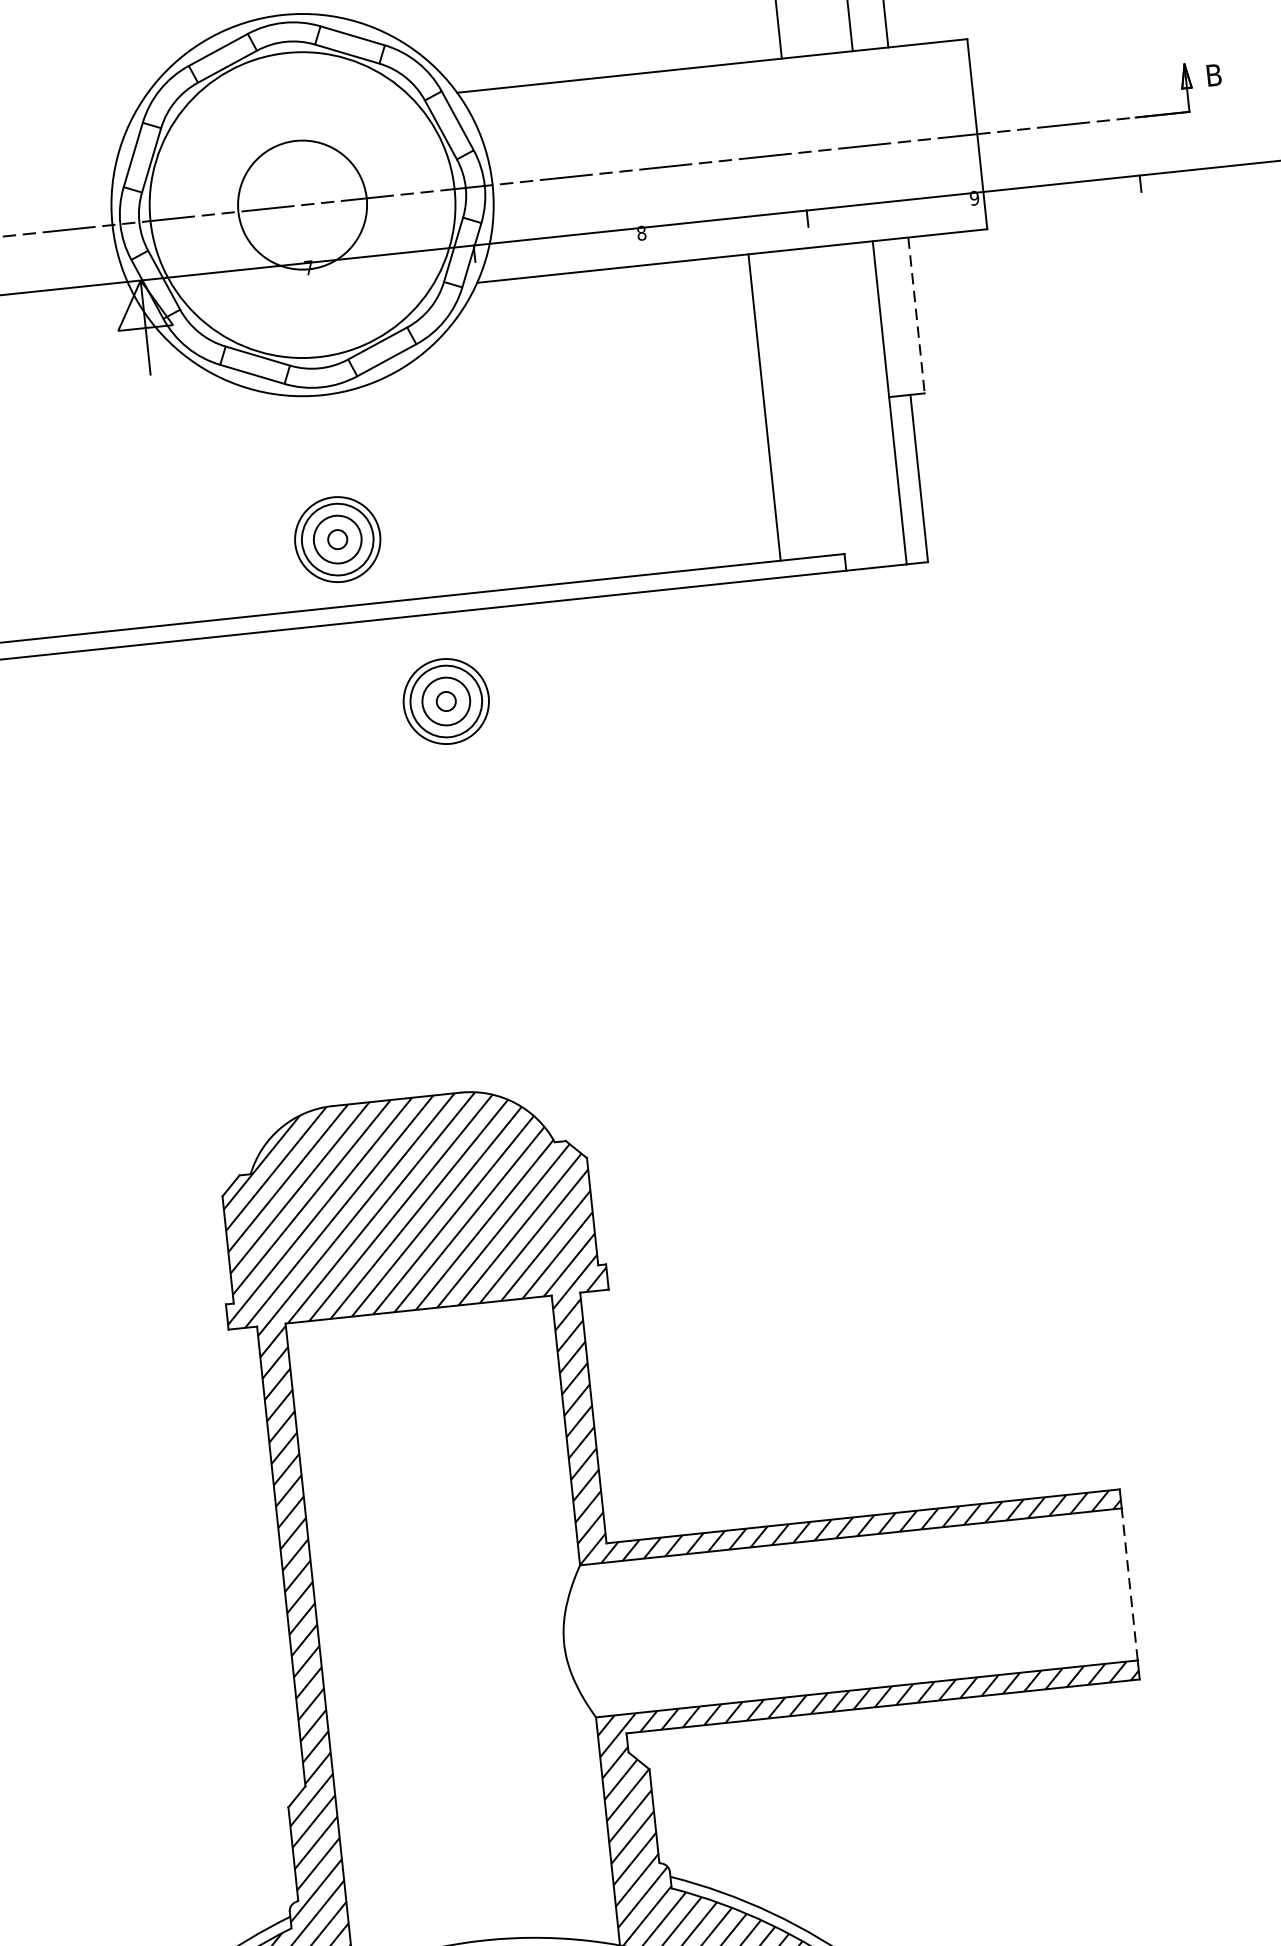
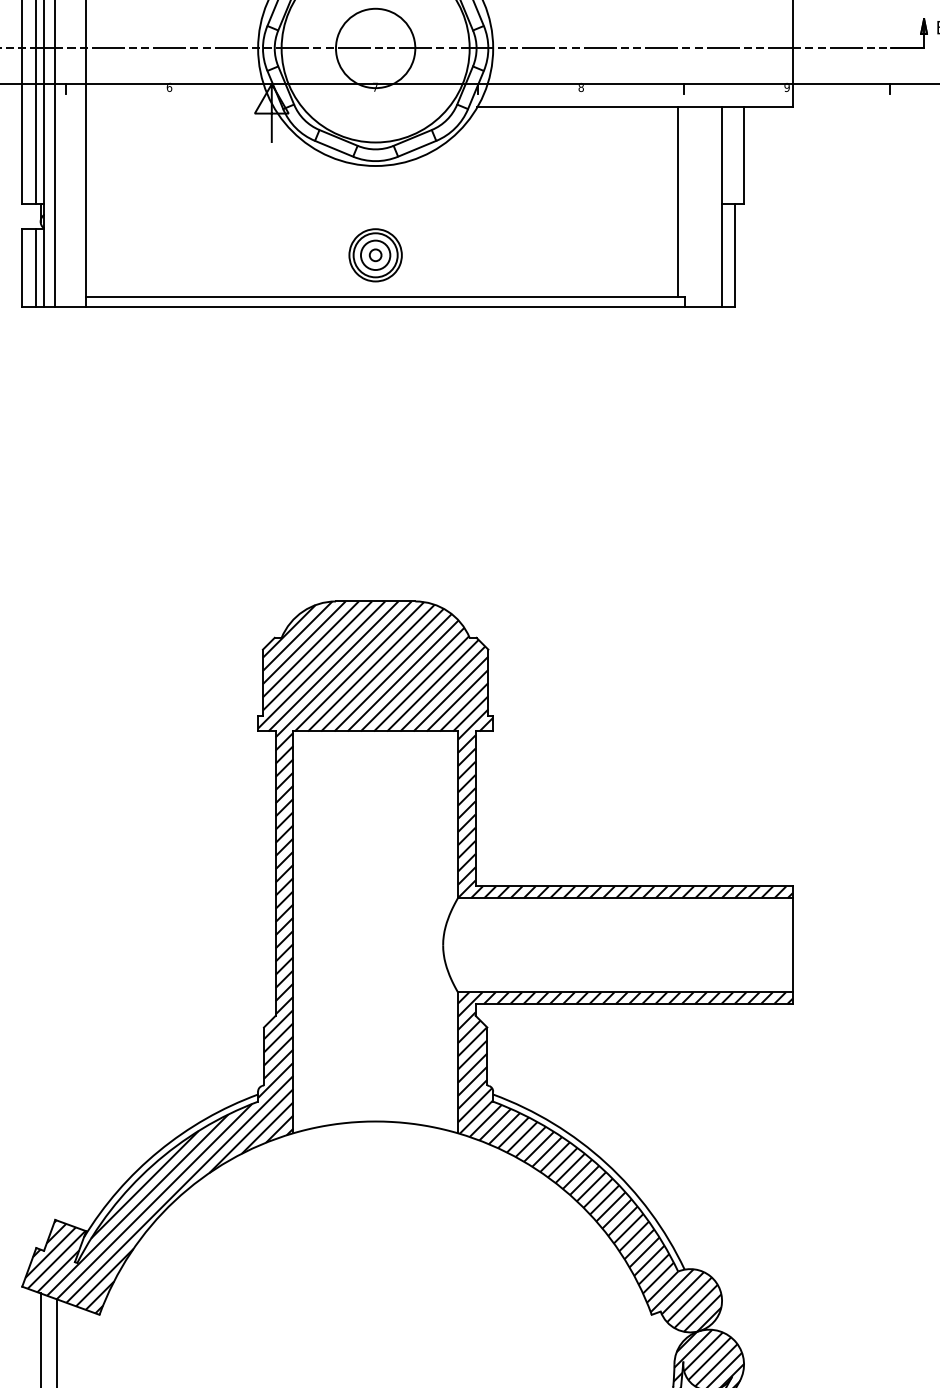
line: (917, 315) -> (744, 155), dashed -> solid
line: (764, 406) -> (678, 201), moved
part: (446, 701) -> (431, 361), removed
line: (1128, 1583) -> (792, 944), dashed -> solid

